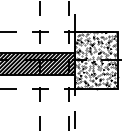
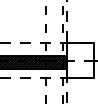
hatch: (94, 60) -> (79, 60), removed

